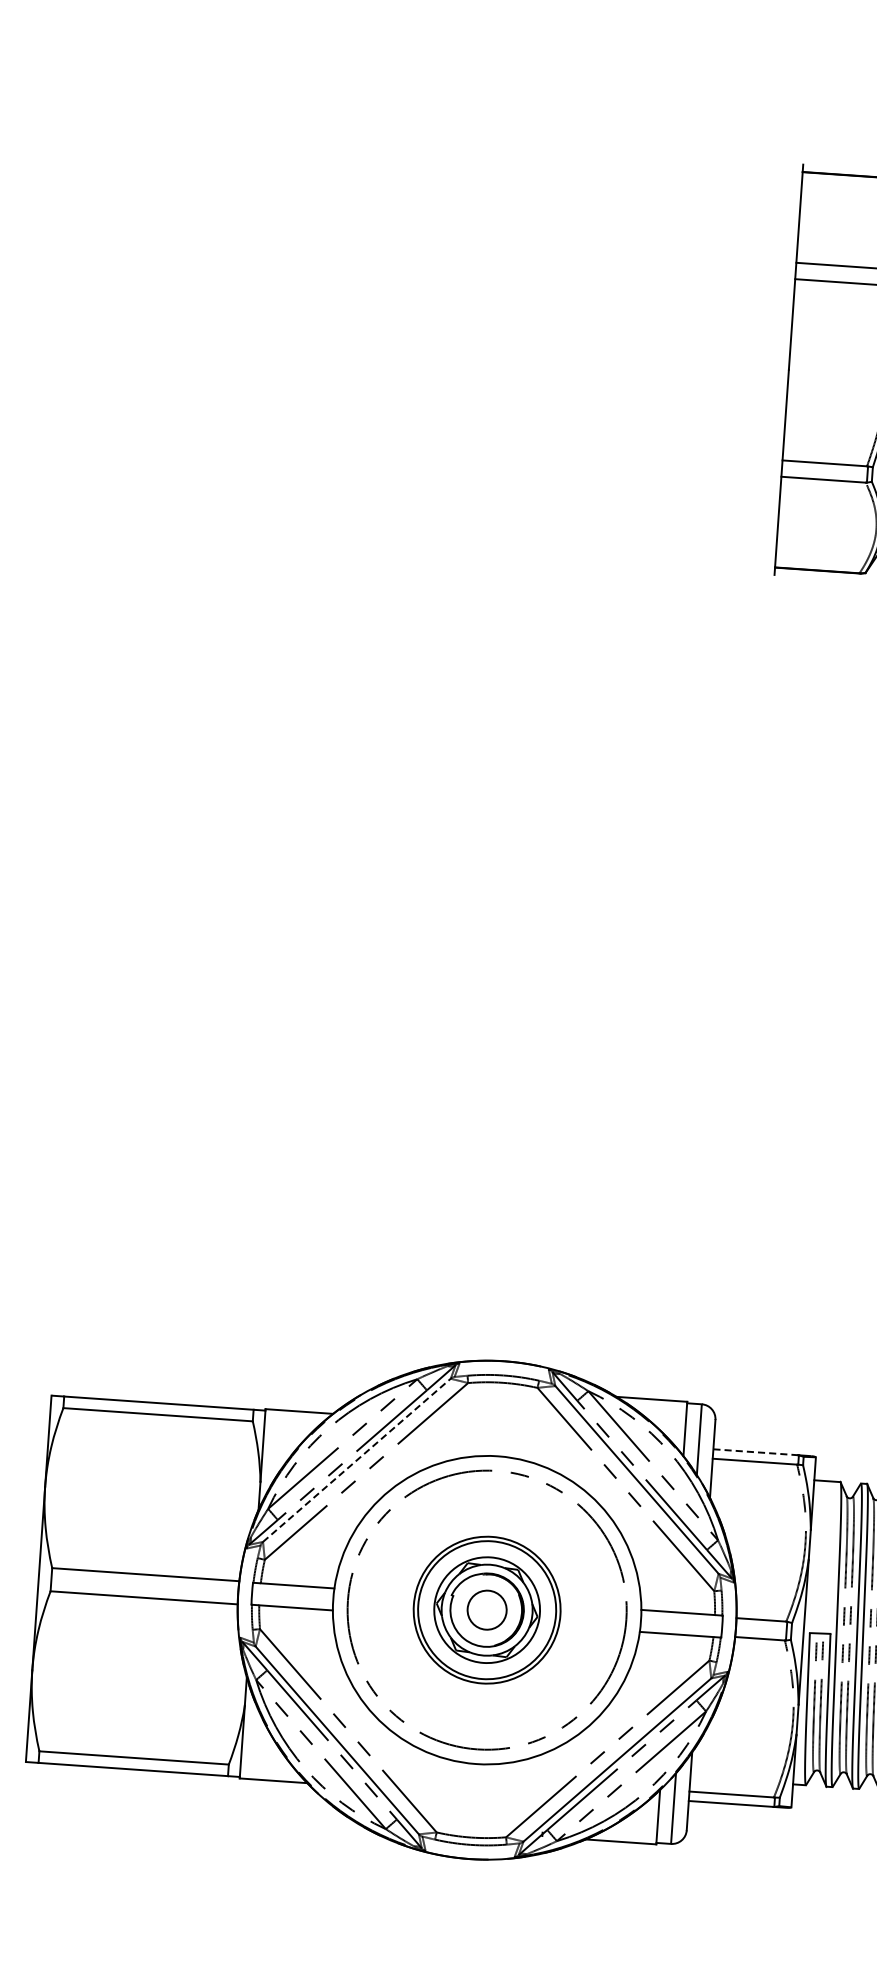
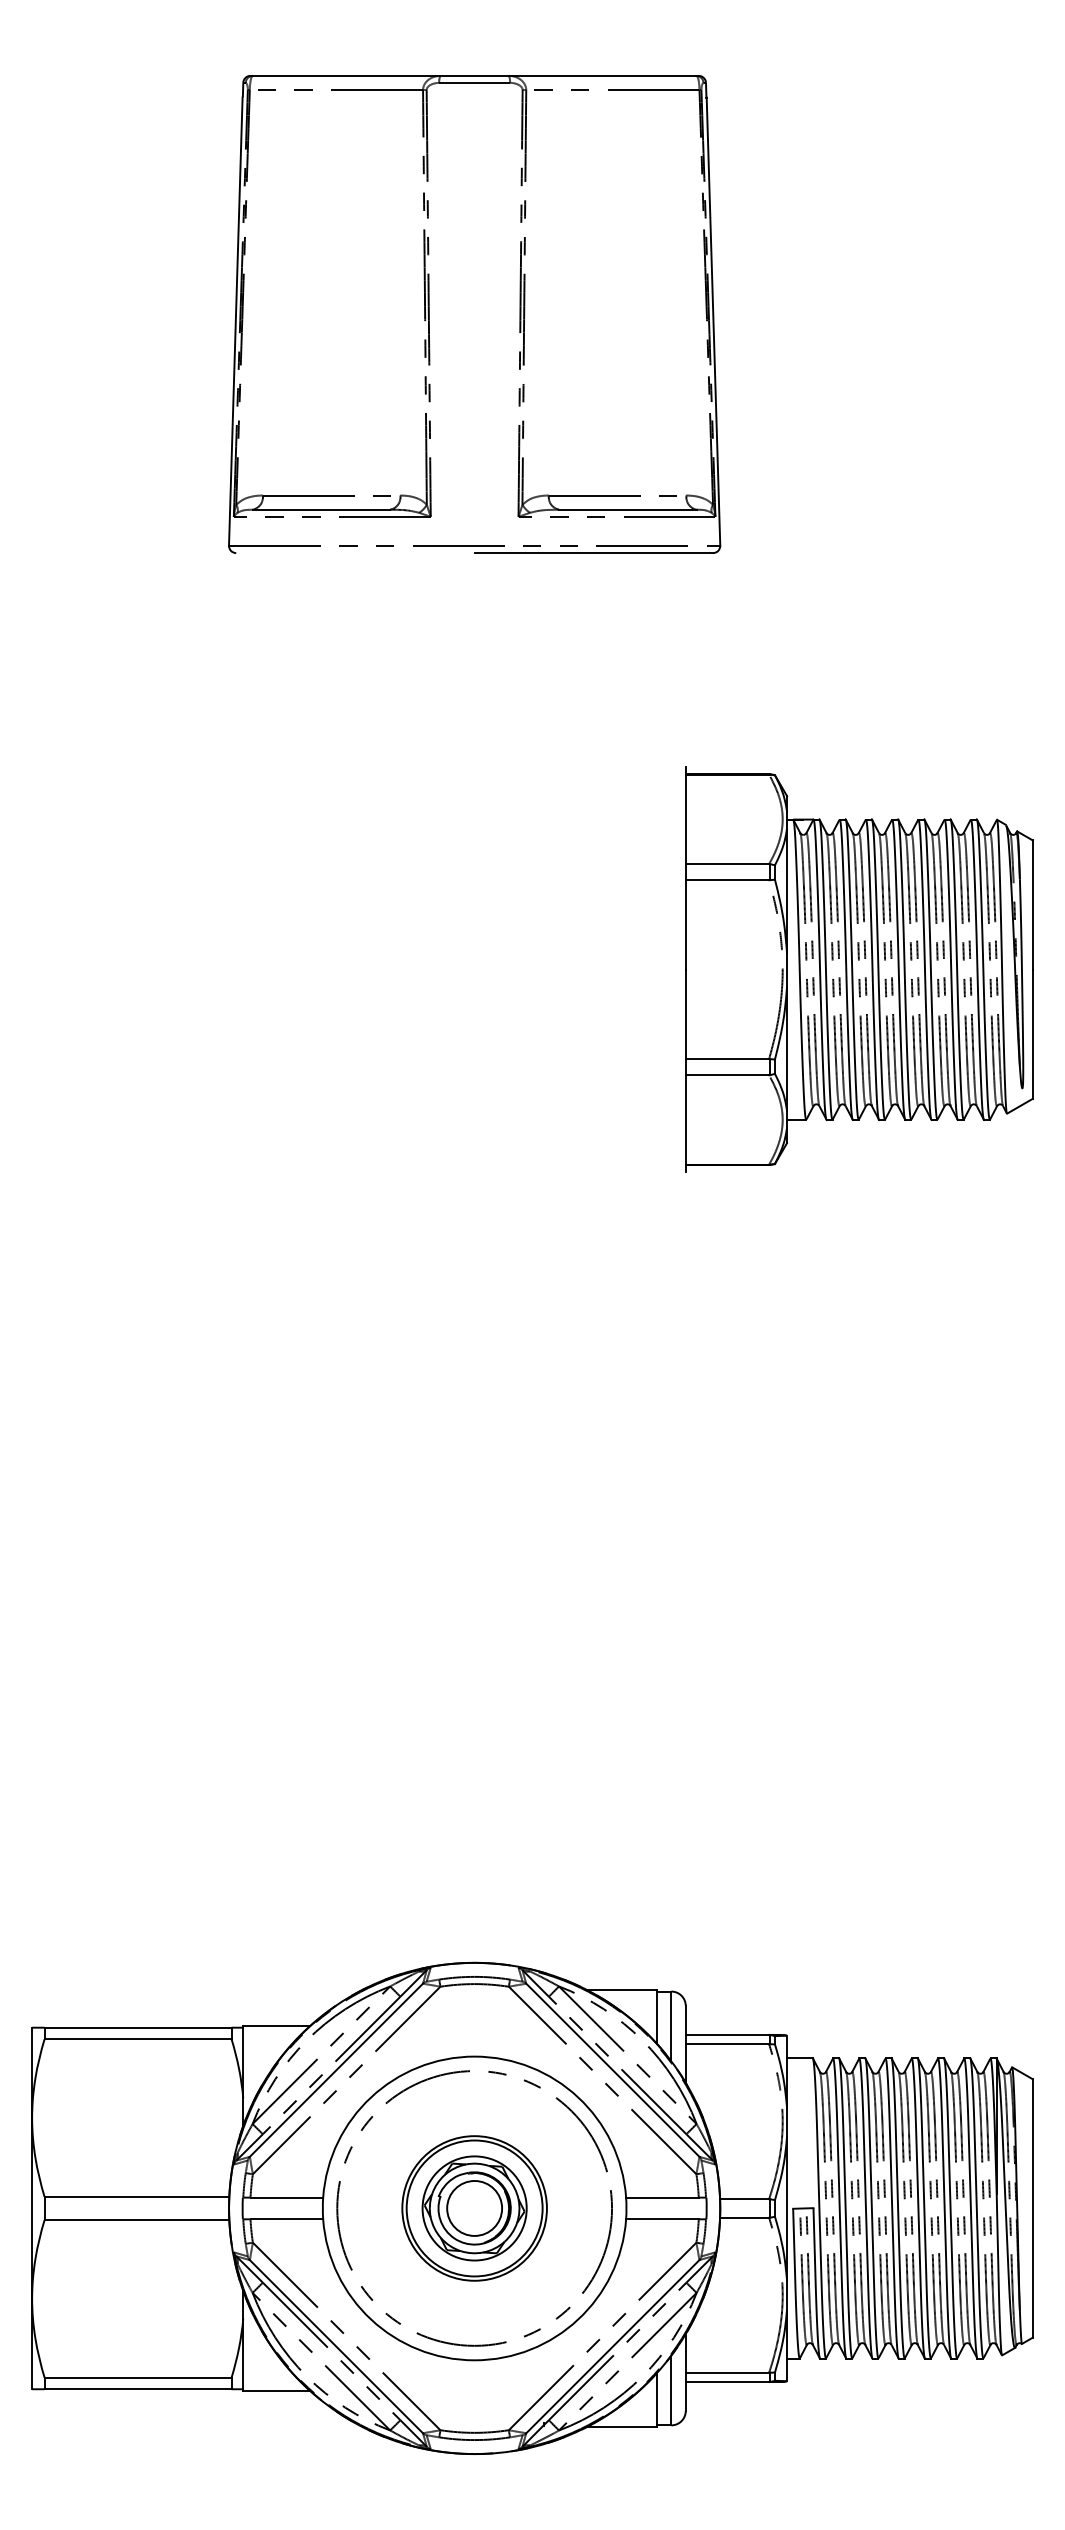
line: (755, 1451) -> (727, 2034), dashed -> solid
line: (357, 1459) -> (336, 2069), dashed -> solid
circle: (487, 1609) -> (474, 2207), size x1.43

